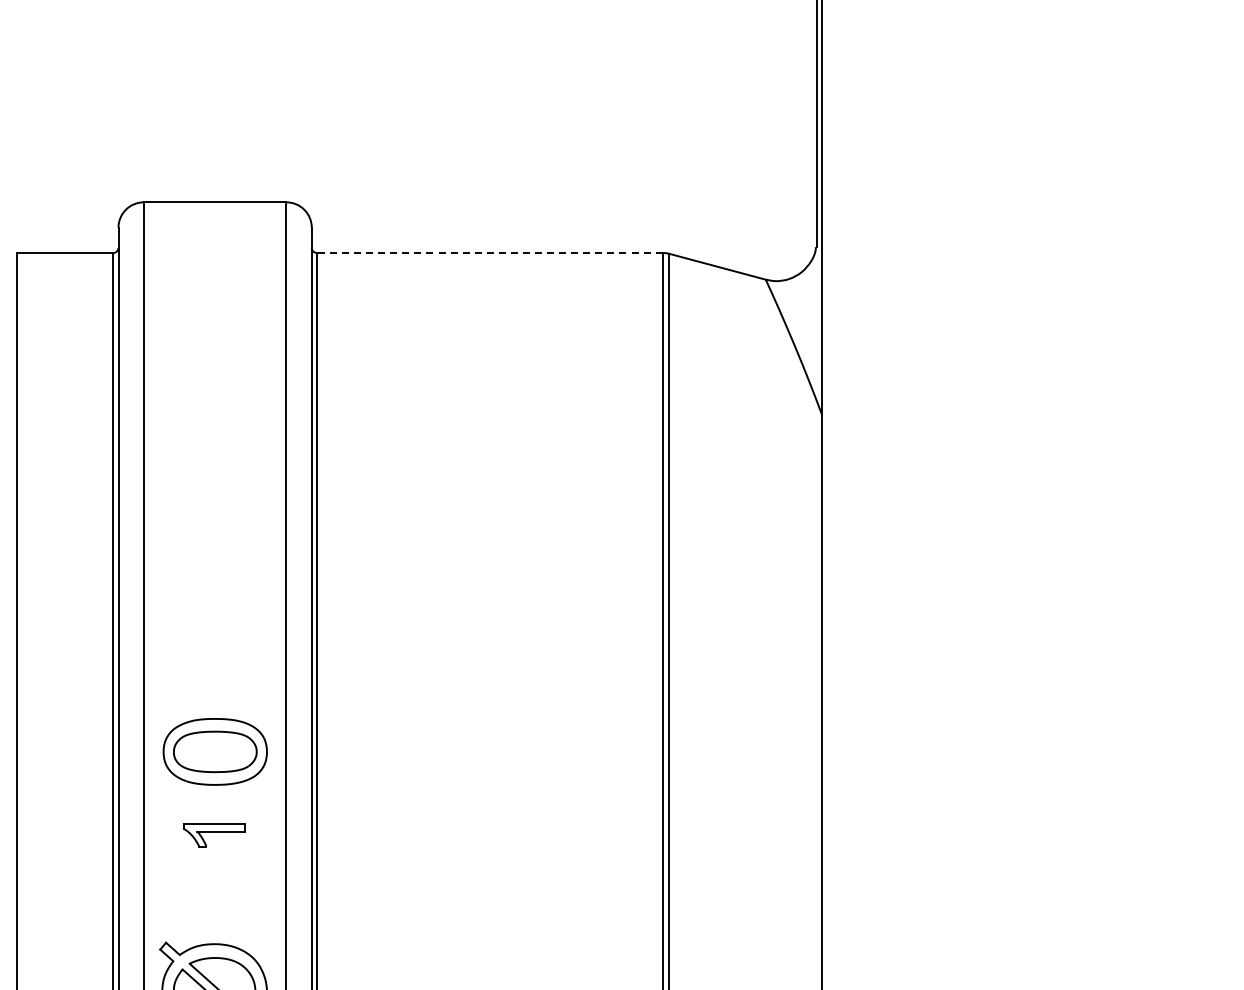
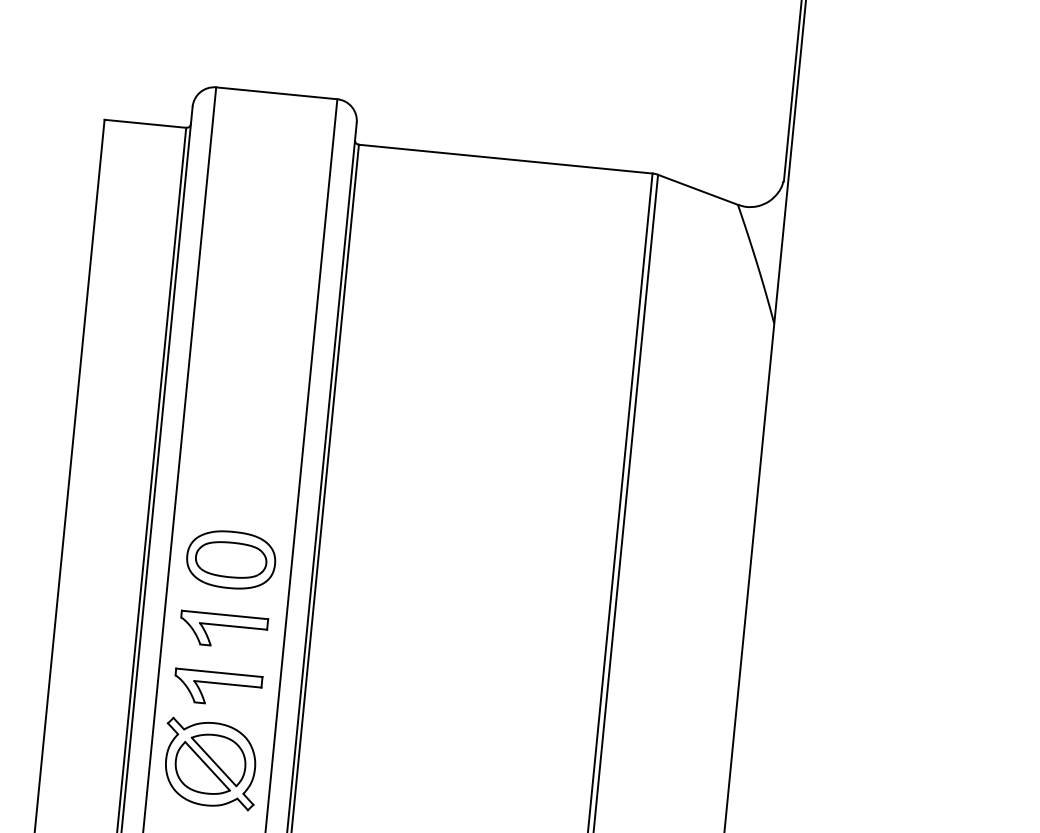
line: (489, 252) -> (505, 158), dashed -> solid
part: (214, 835) -> (223, 630), size x1.67
part: (214, 903) -> (217, 688), added

